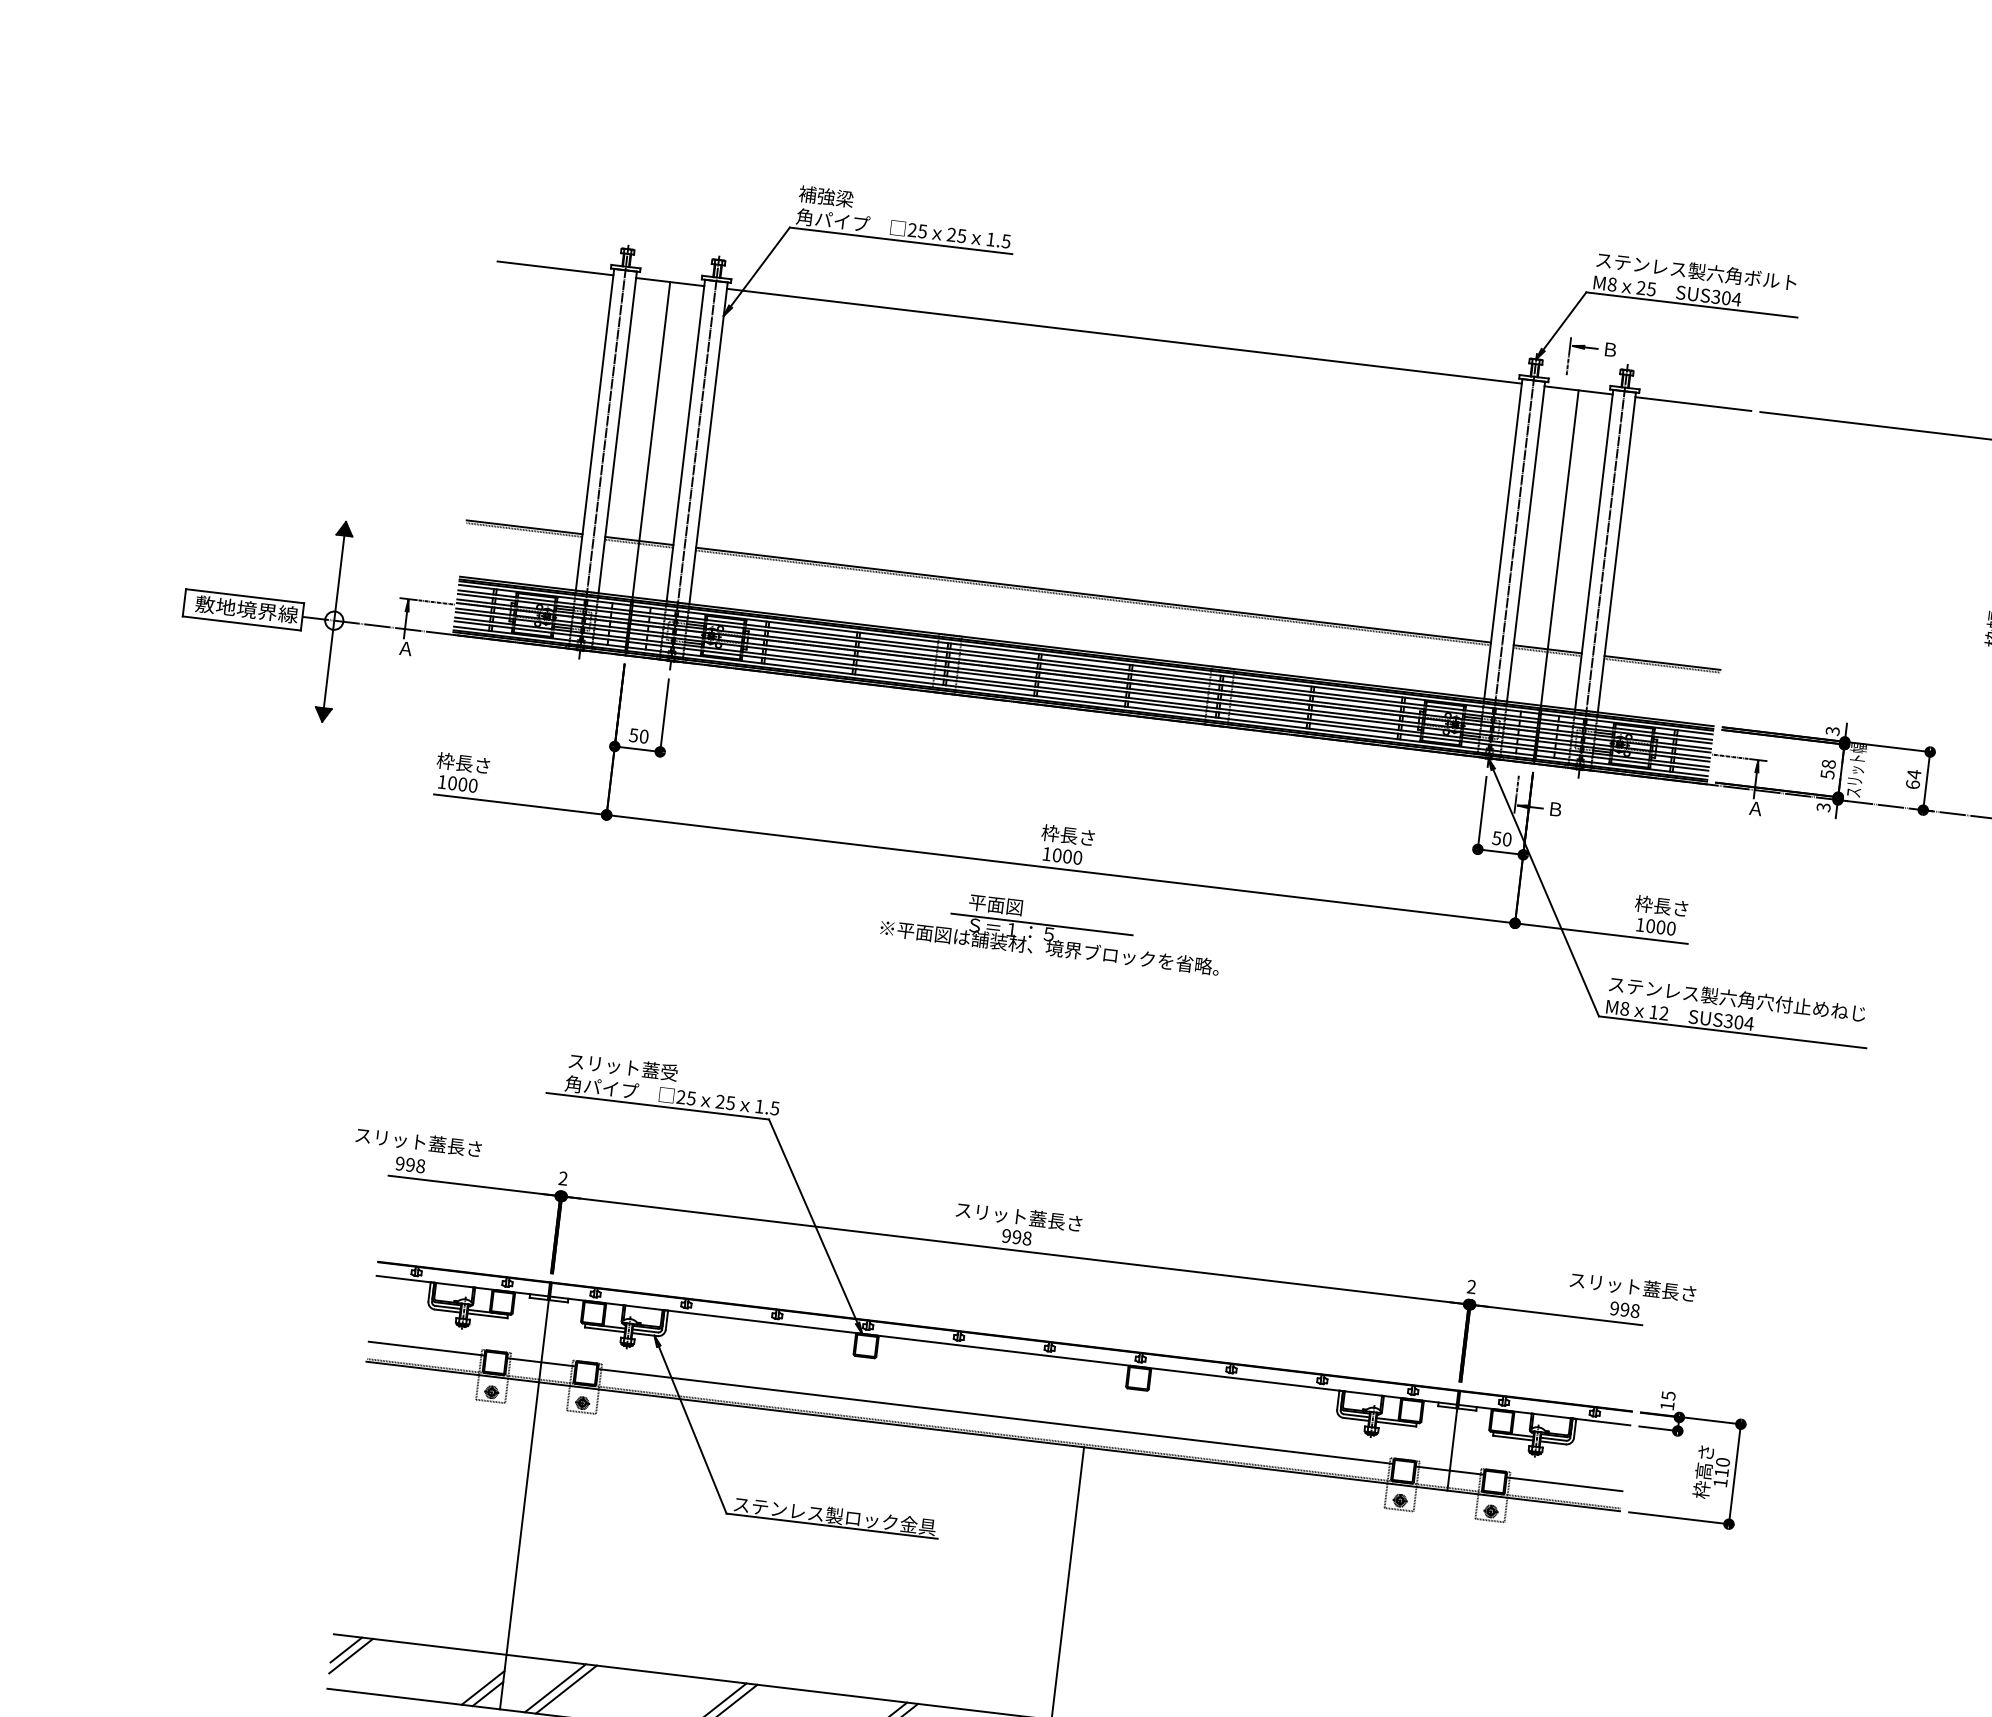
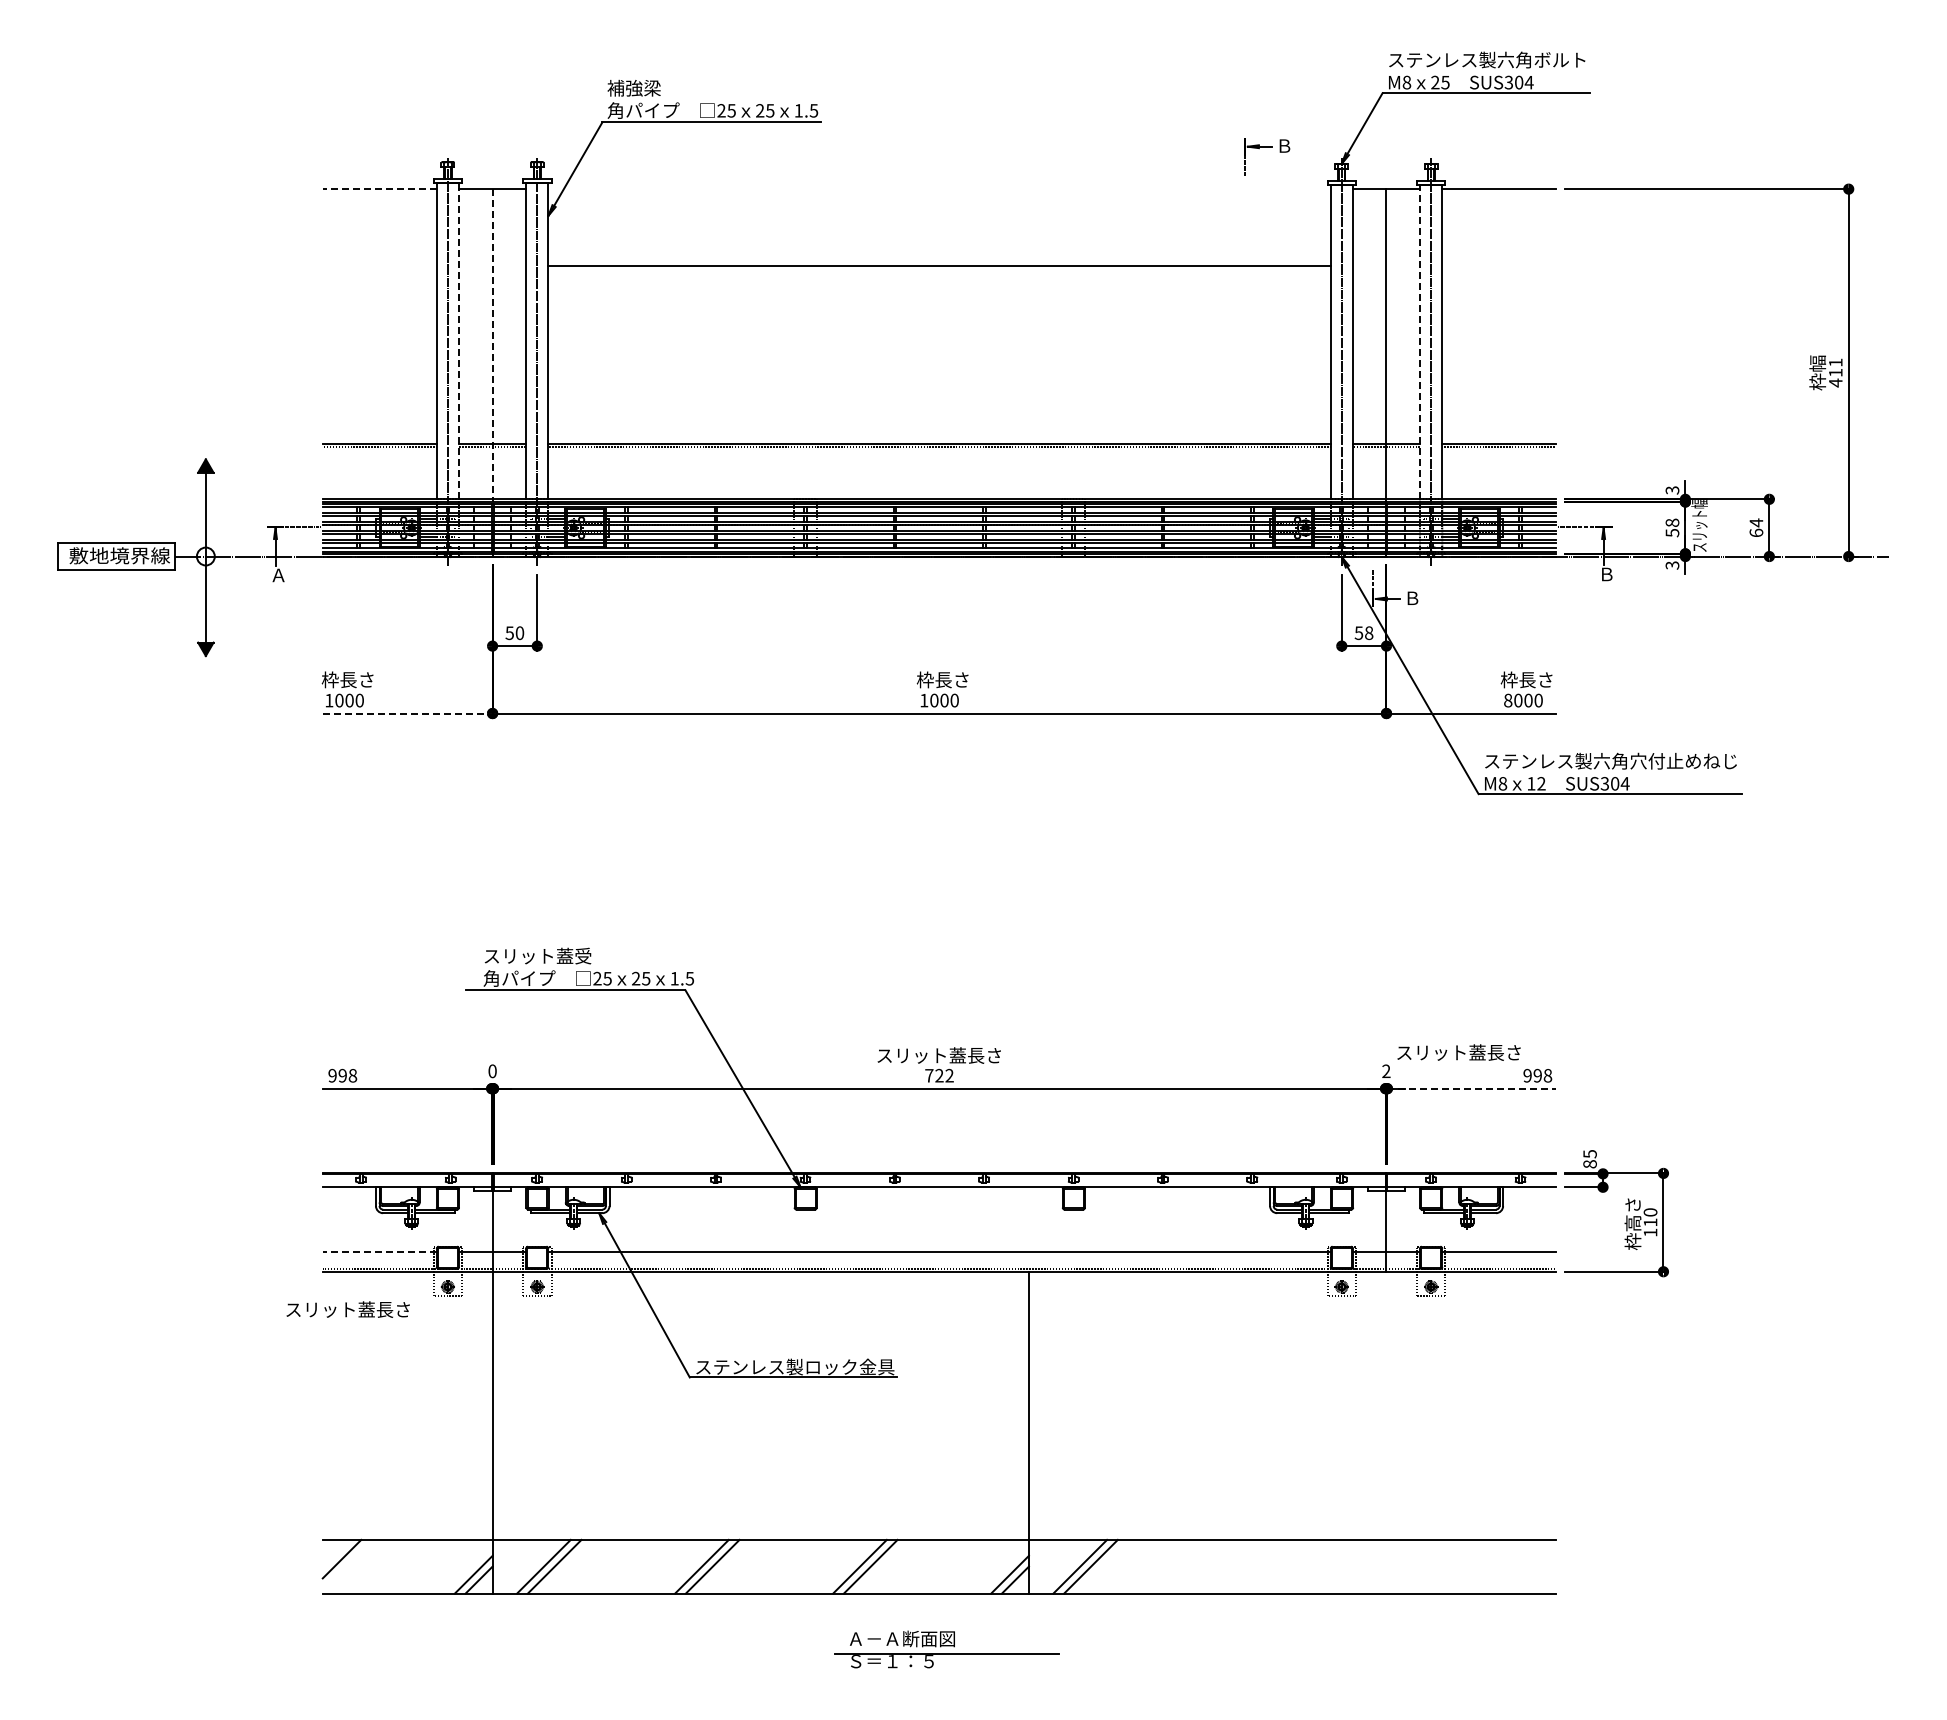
line: (555, 268) -> (379, 189), solid -> dashed
line: (1124, 336) -> (939, 266), moved
part: (1592, 349) -> (1267, 147), moved
line: (618, 431) -> (459, 340), solid -> dashed
line: (651, 441) -> (492, 346), solid -> dashed
line: (1594, 549) -> (1420, 341), solid -> dashed
line: (520, 804) -> (407, 713), solid -> dashed
text: (1755, 808) -> (1606, 574), Ａ -> Ｂ
text: (1507, 838) -> (1369, 632), 50 -> 58
text: (1640, 924) -> (1508, 700), 1000 -> 8000
part: (1051, 929) -> (937, 773), removed
text: (418, 1141) -> (347, 1309), moved
text: (563, 1178) -> (492, 1071), 2 -> 0
text: (1016, 1237) -> (939, 1075), 998 -> 722
text: (1632, 1286) -> (1458, 1052), moved
line: (1557, 1314) -> (1472, 1088), solid -> dashed
line: (426, 1349) -> (379, 1252), solid -> dashed
text: (1666, 1406) -> (1589, 1164), 15 -> 85
line: (346, 1649) -> (336, 1553), removed

